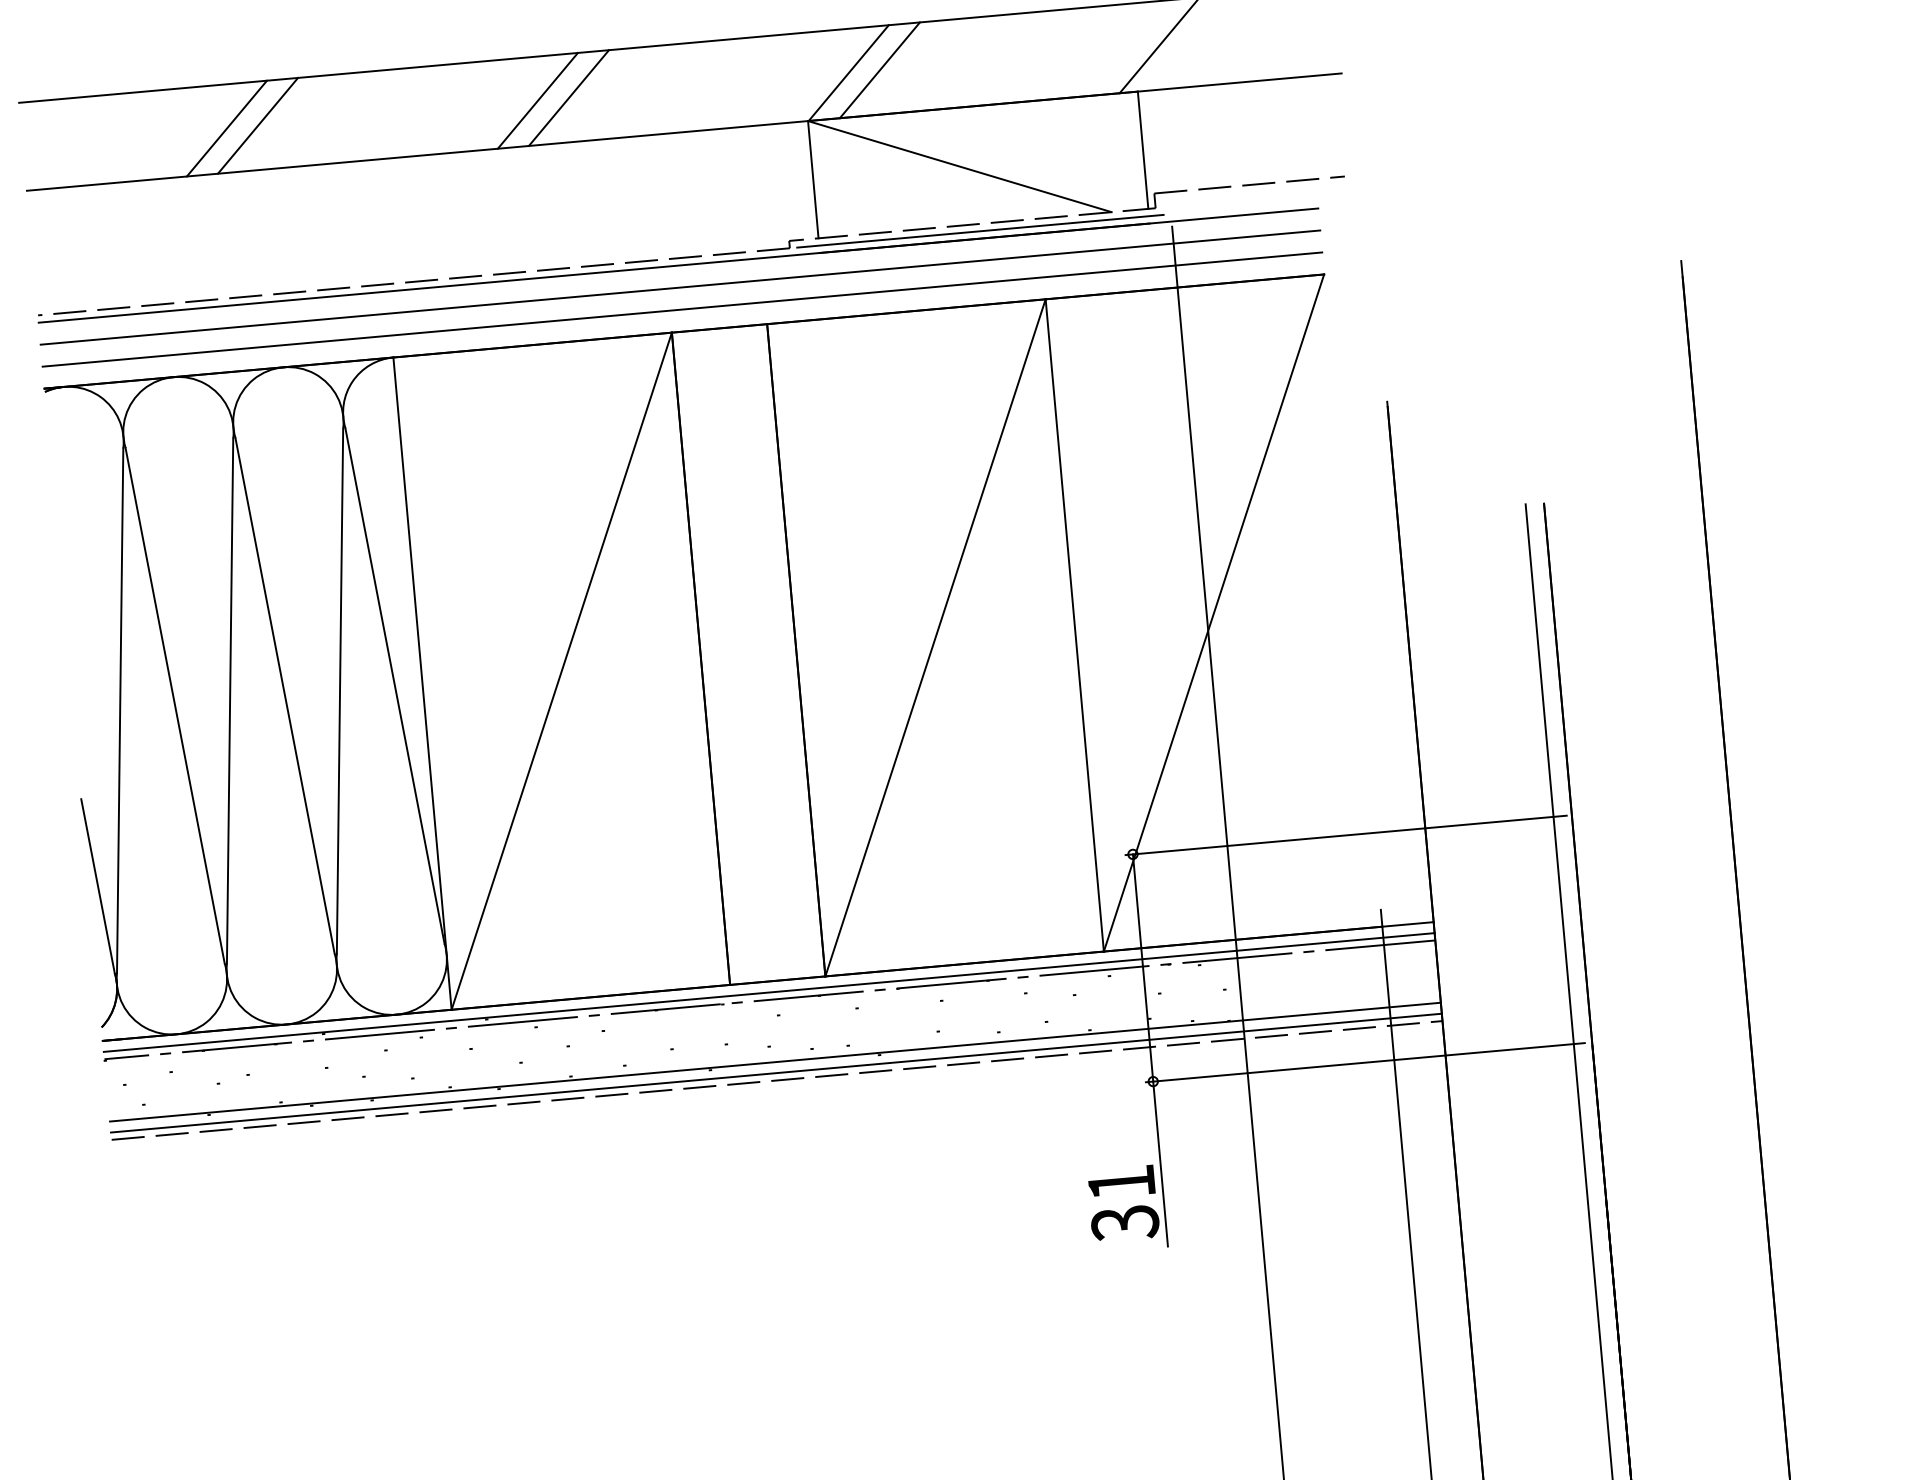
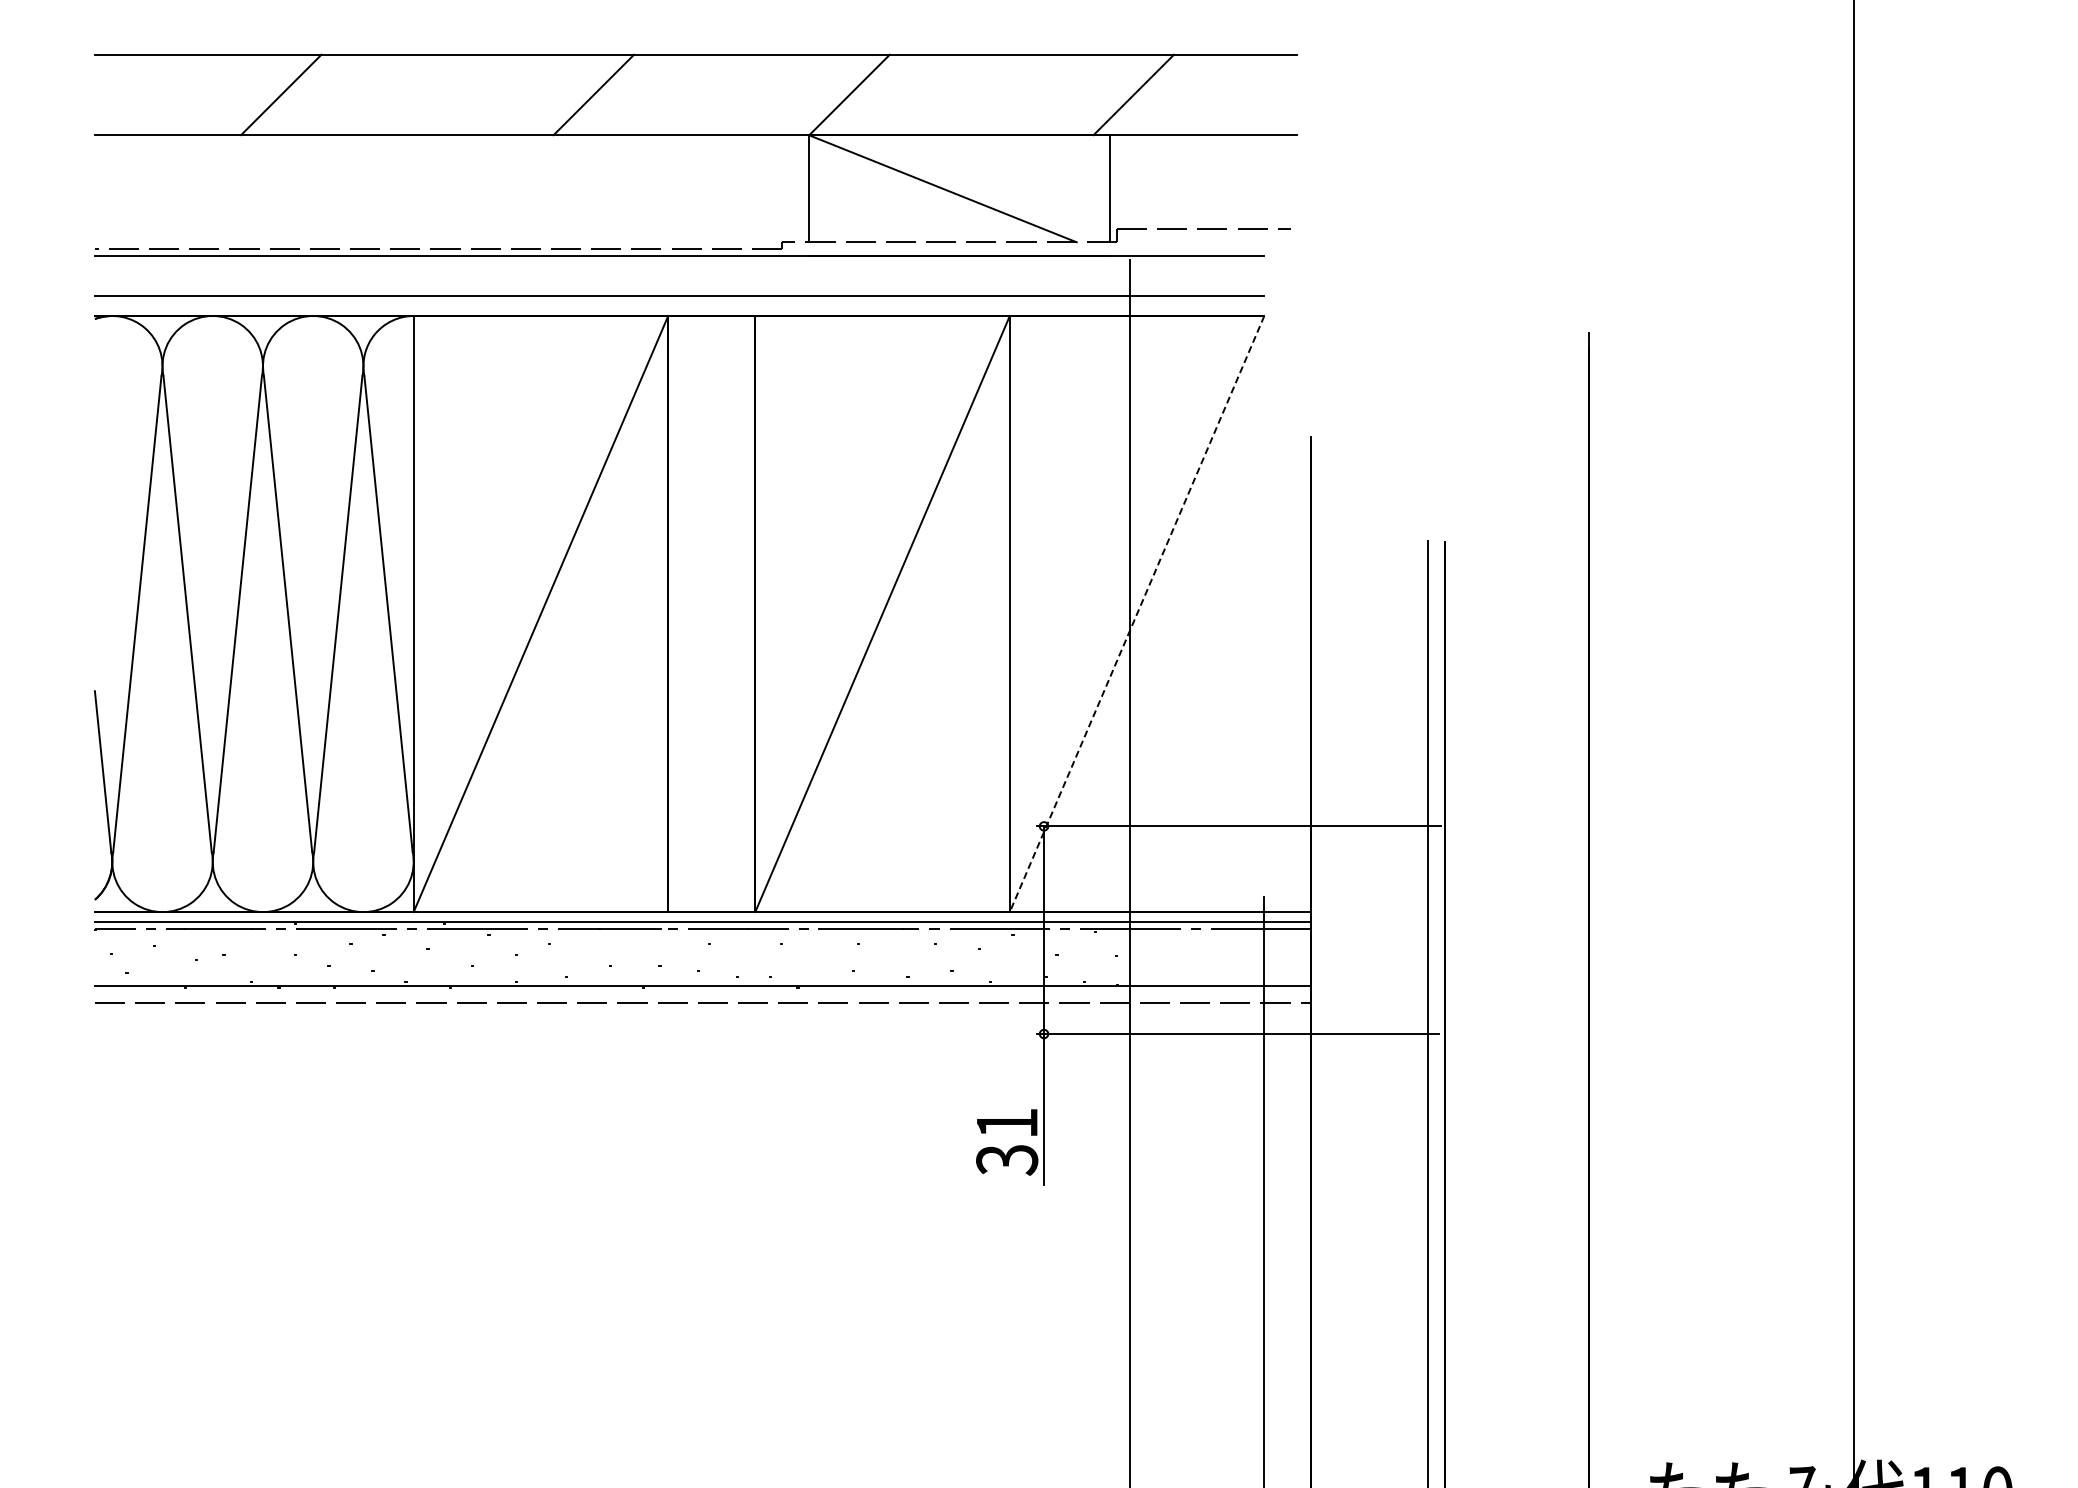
line: (879, 69) -> (877, 94), removed
line: (537, 100) -> (565, 94), removed
line: (257, 125) -> (309, 94), removed
line: (979, 231) -> (955, 249), removed
line: (680, 287) -> (679, 275), removed
line: (1213, 613) -> (1136, 614), solid -> dashed
line: (775, 1072) -> (702, 995), removed

